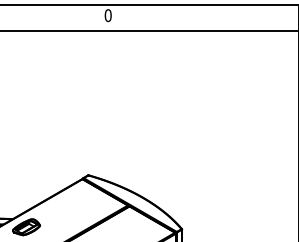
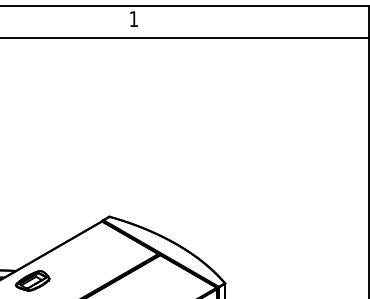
text: (107, 15) -> (133, 19), 0 -> 1

